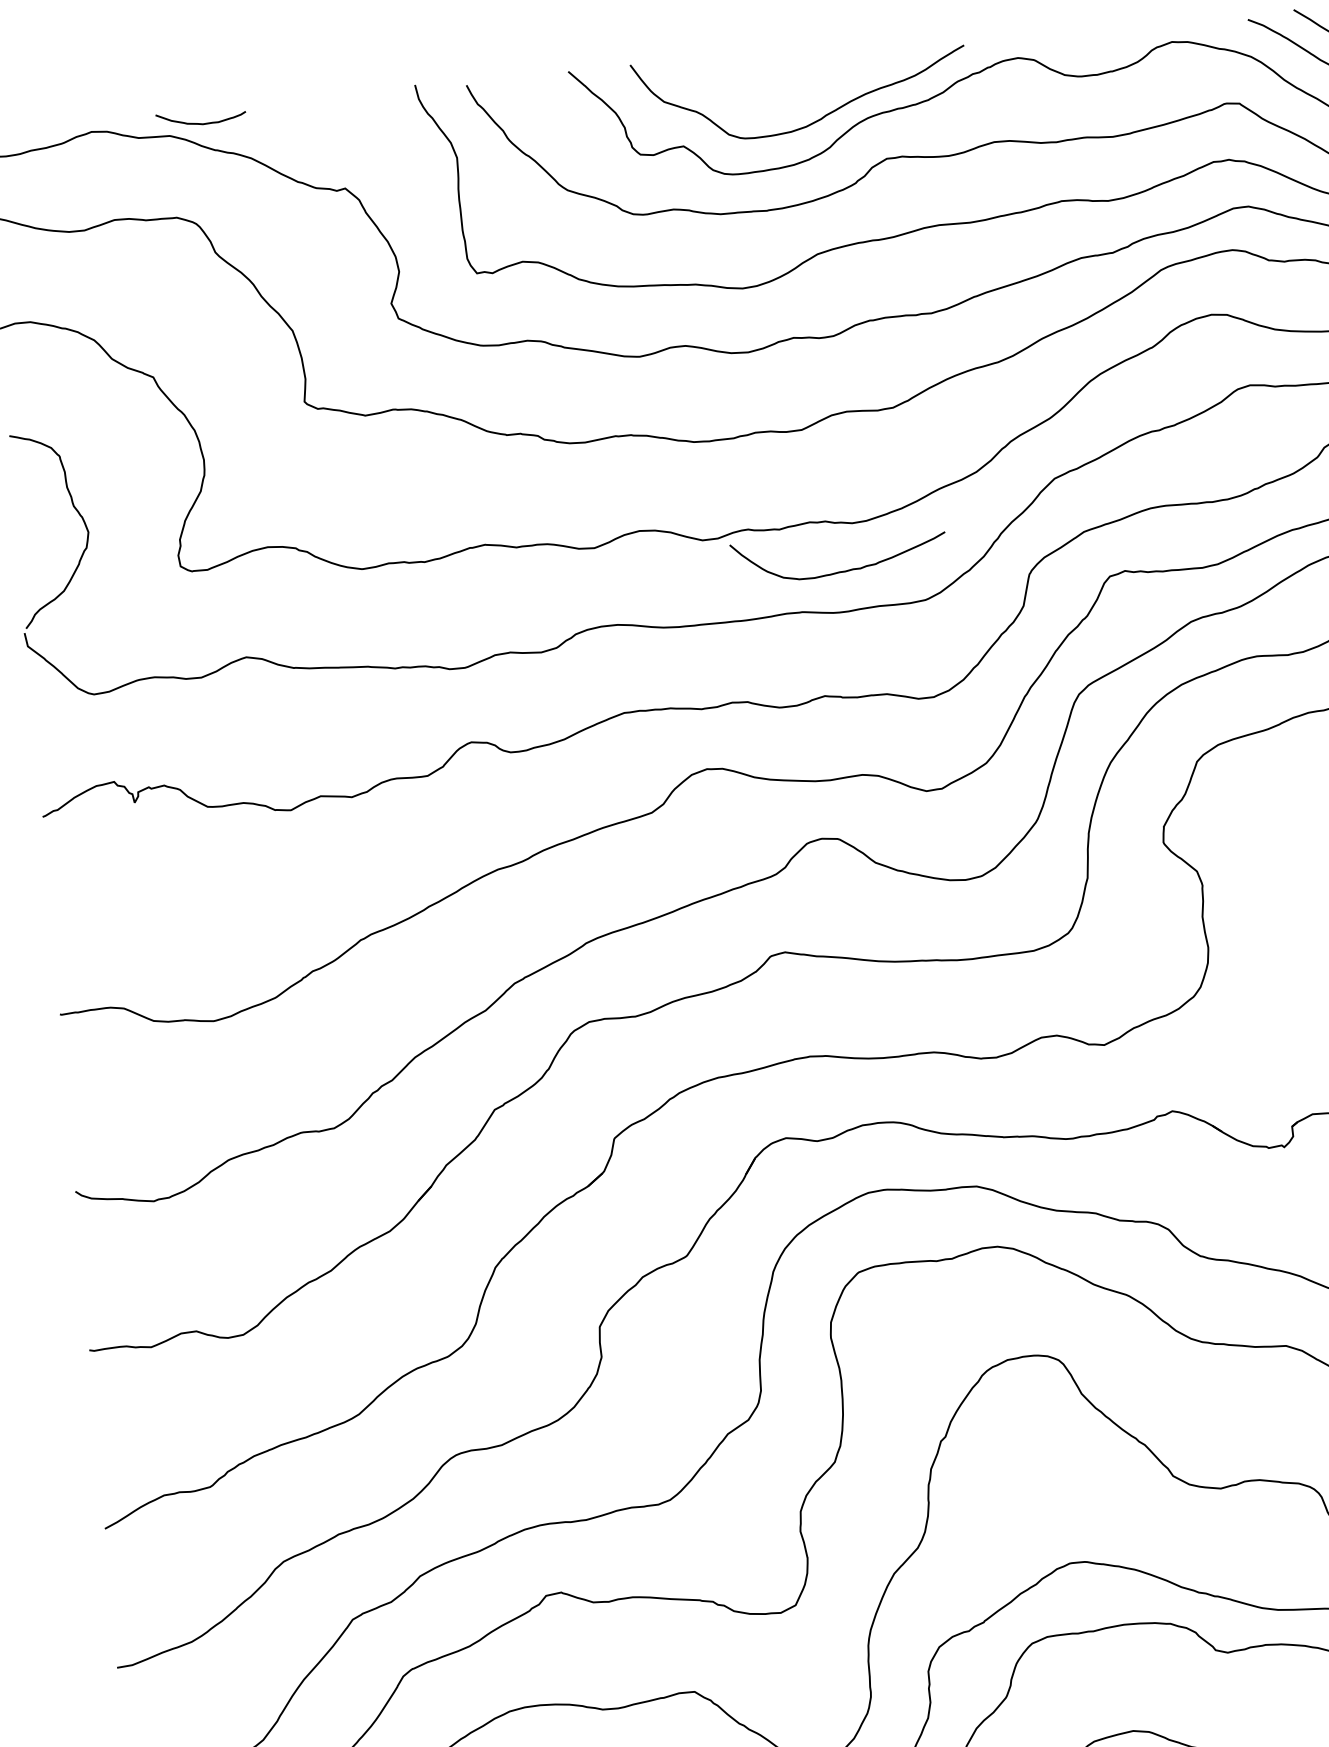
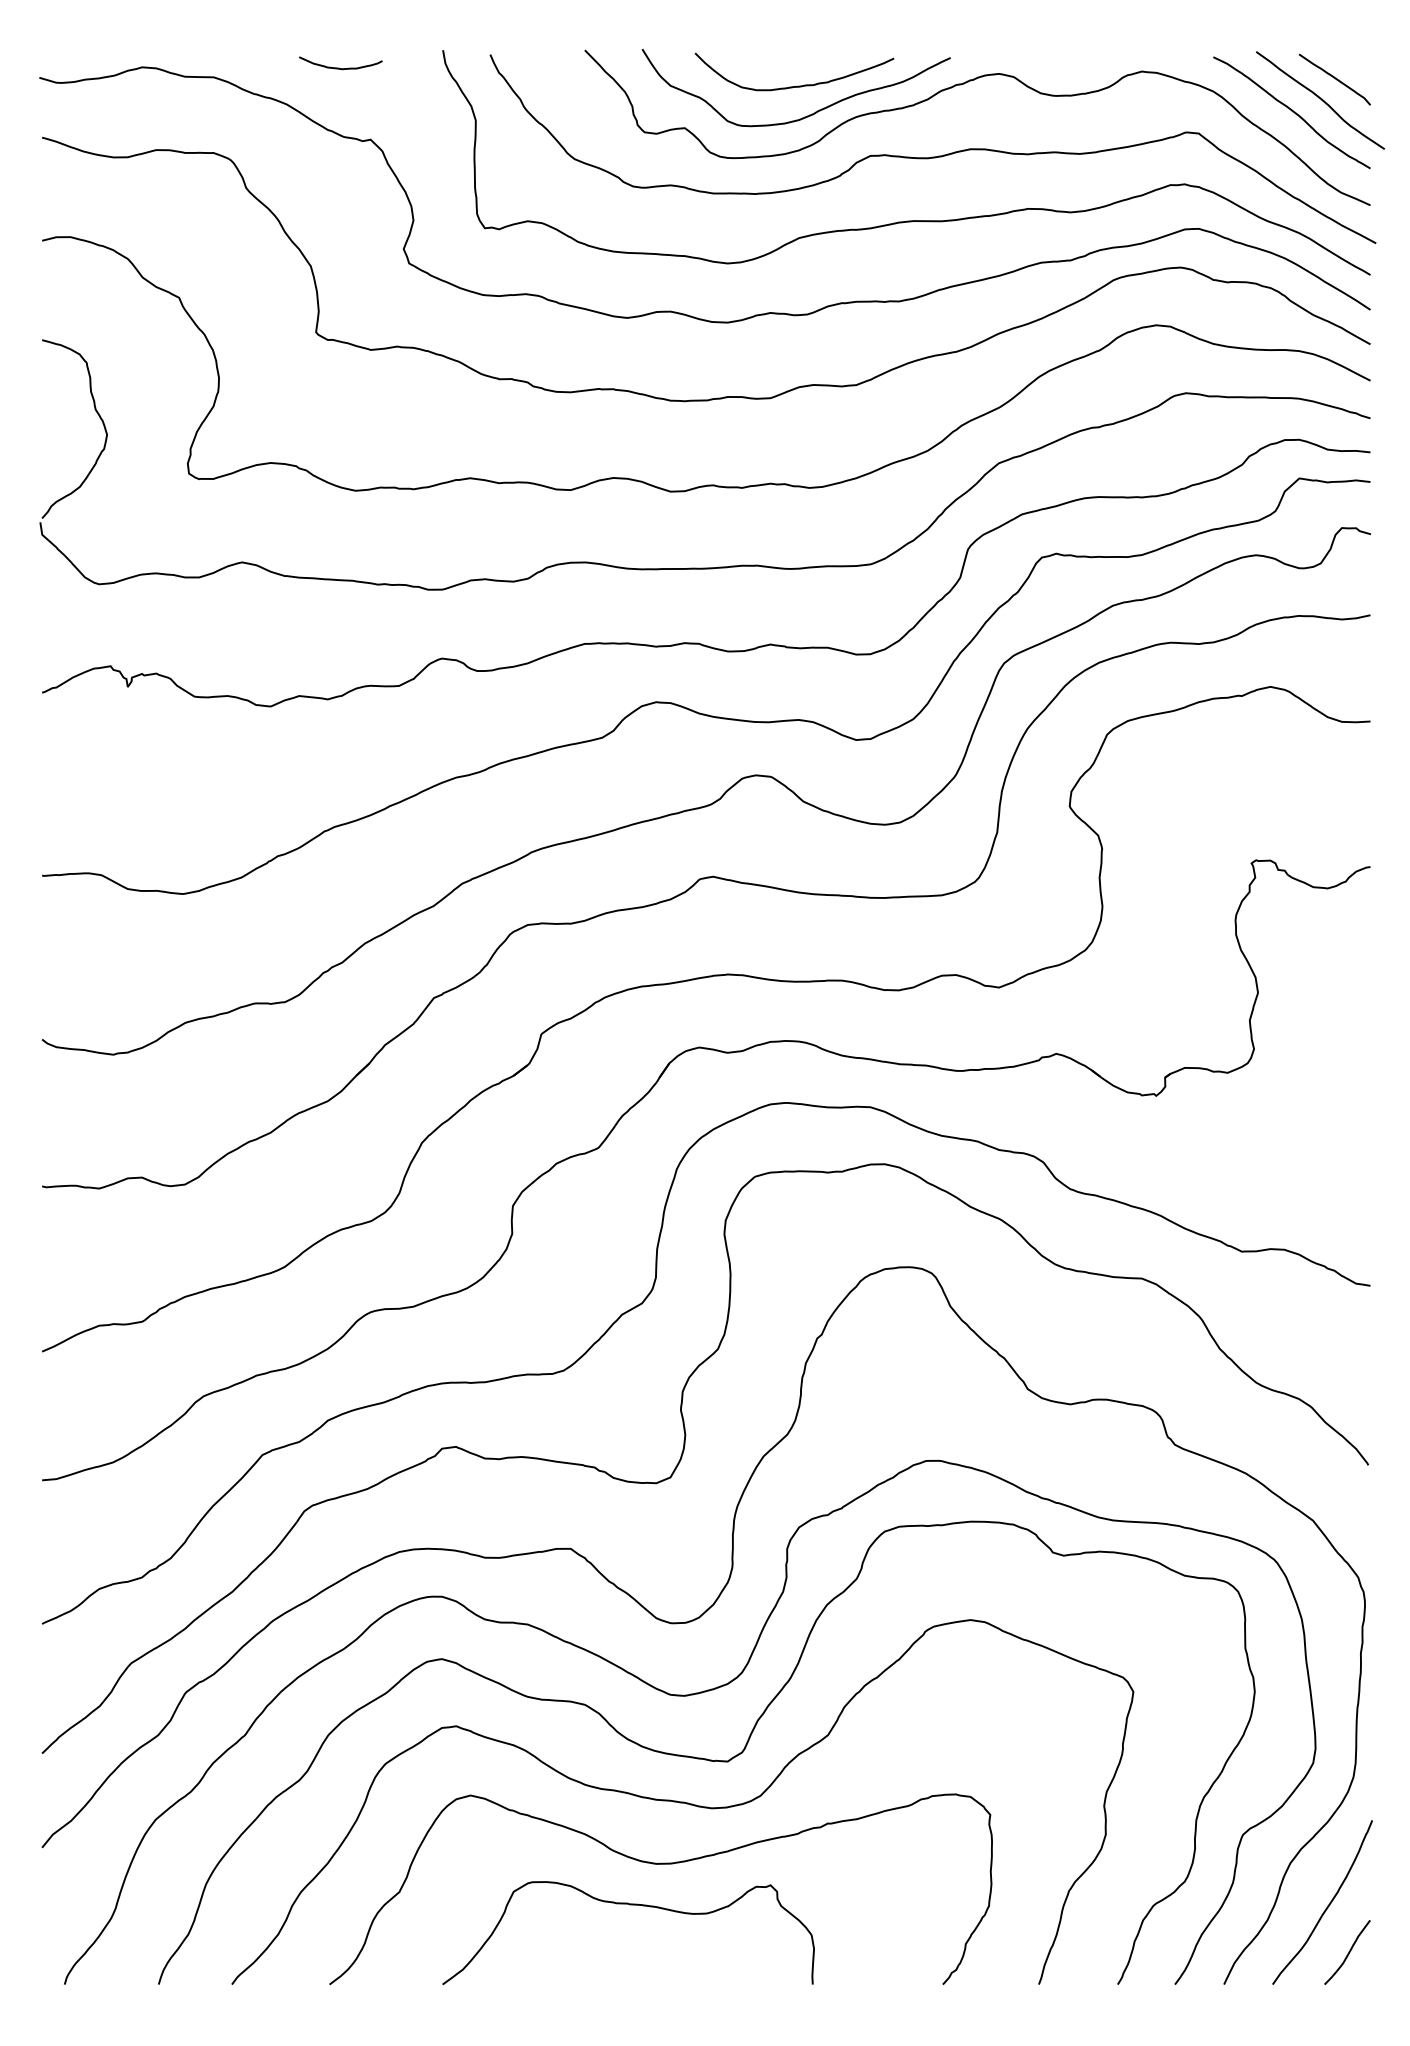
curve: (200, 122) -> (339, 67), moved
curve: (843, 570) -> (797, 85), moved

